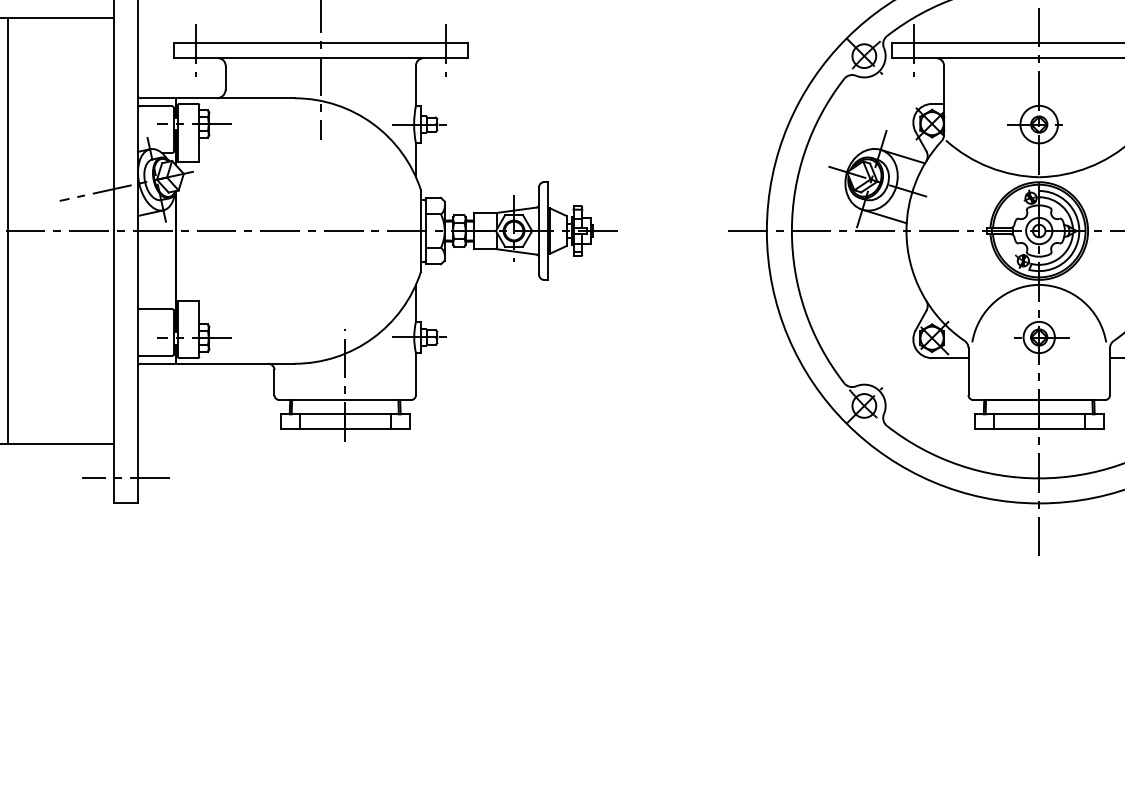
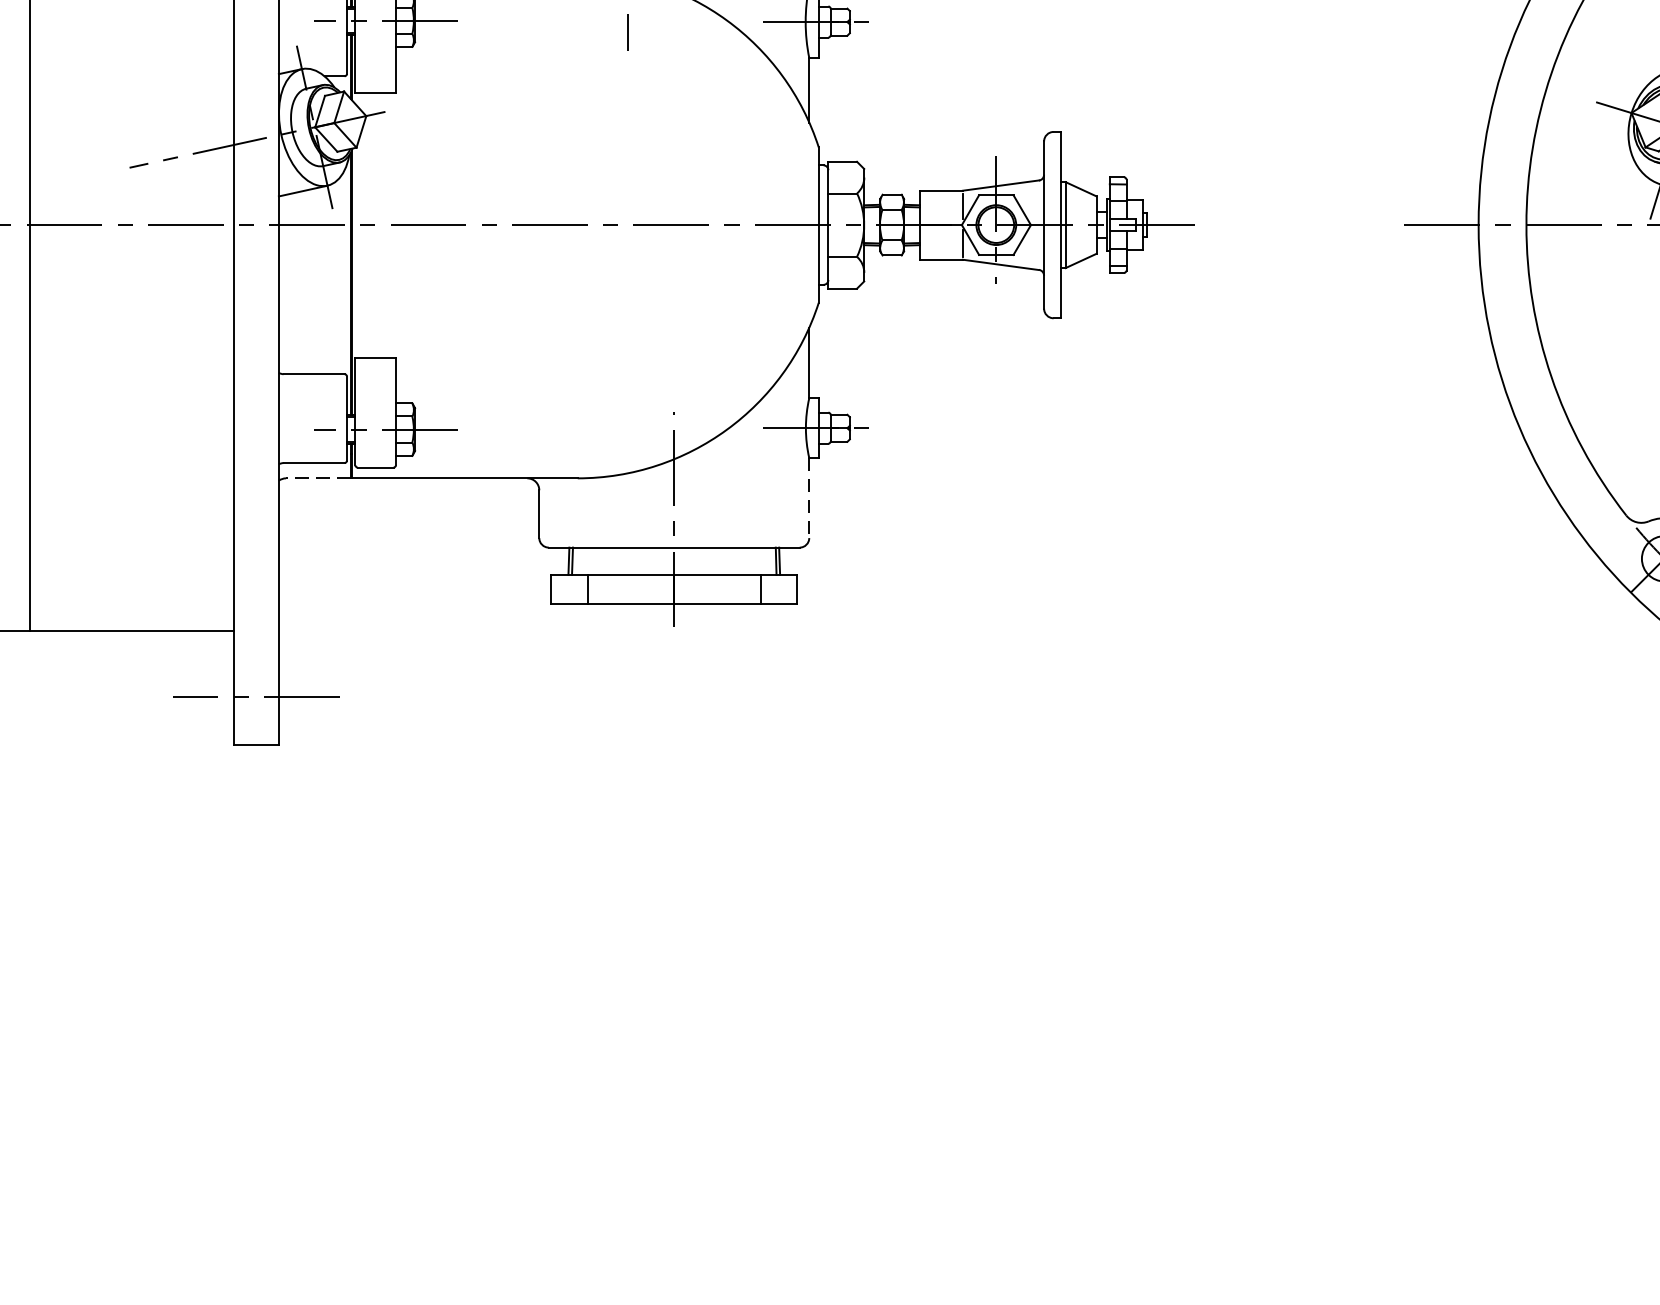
line: (158, 363) -> (318, 477), solid -> dashed
line: (415, 374) -> (808, 498), solid -> dashed

